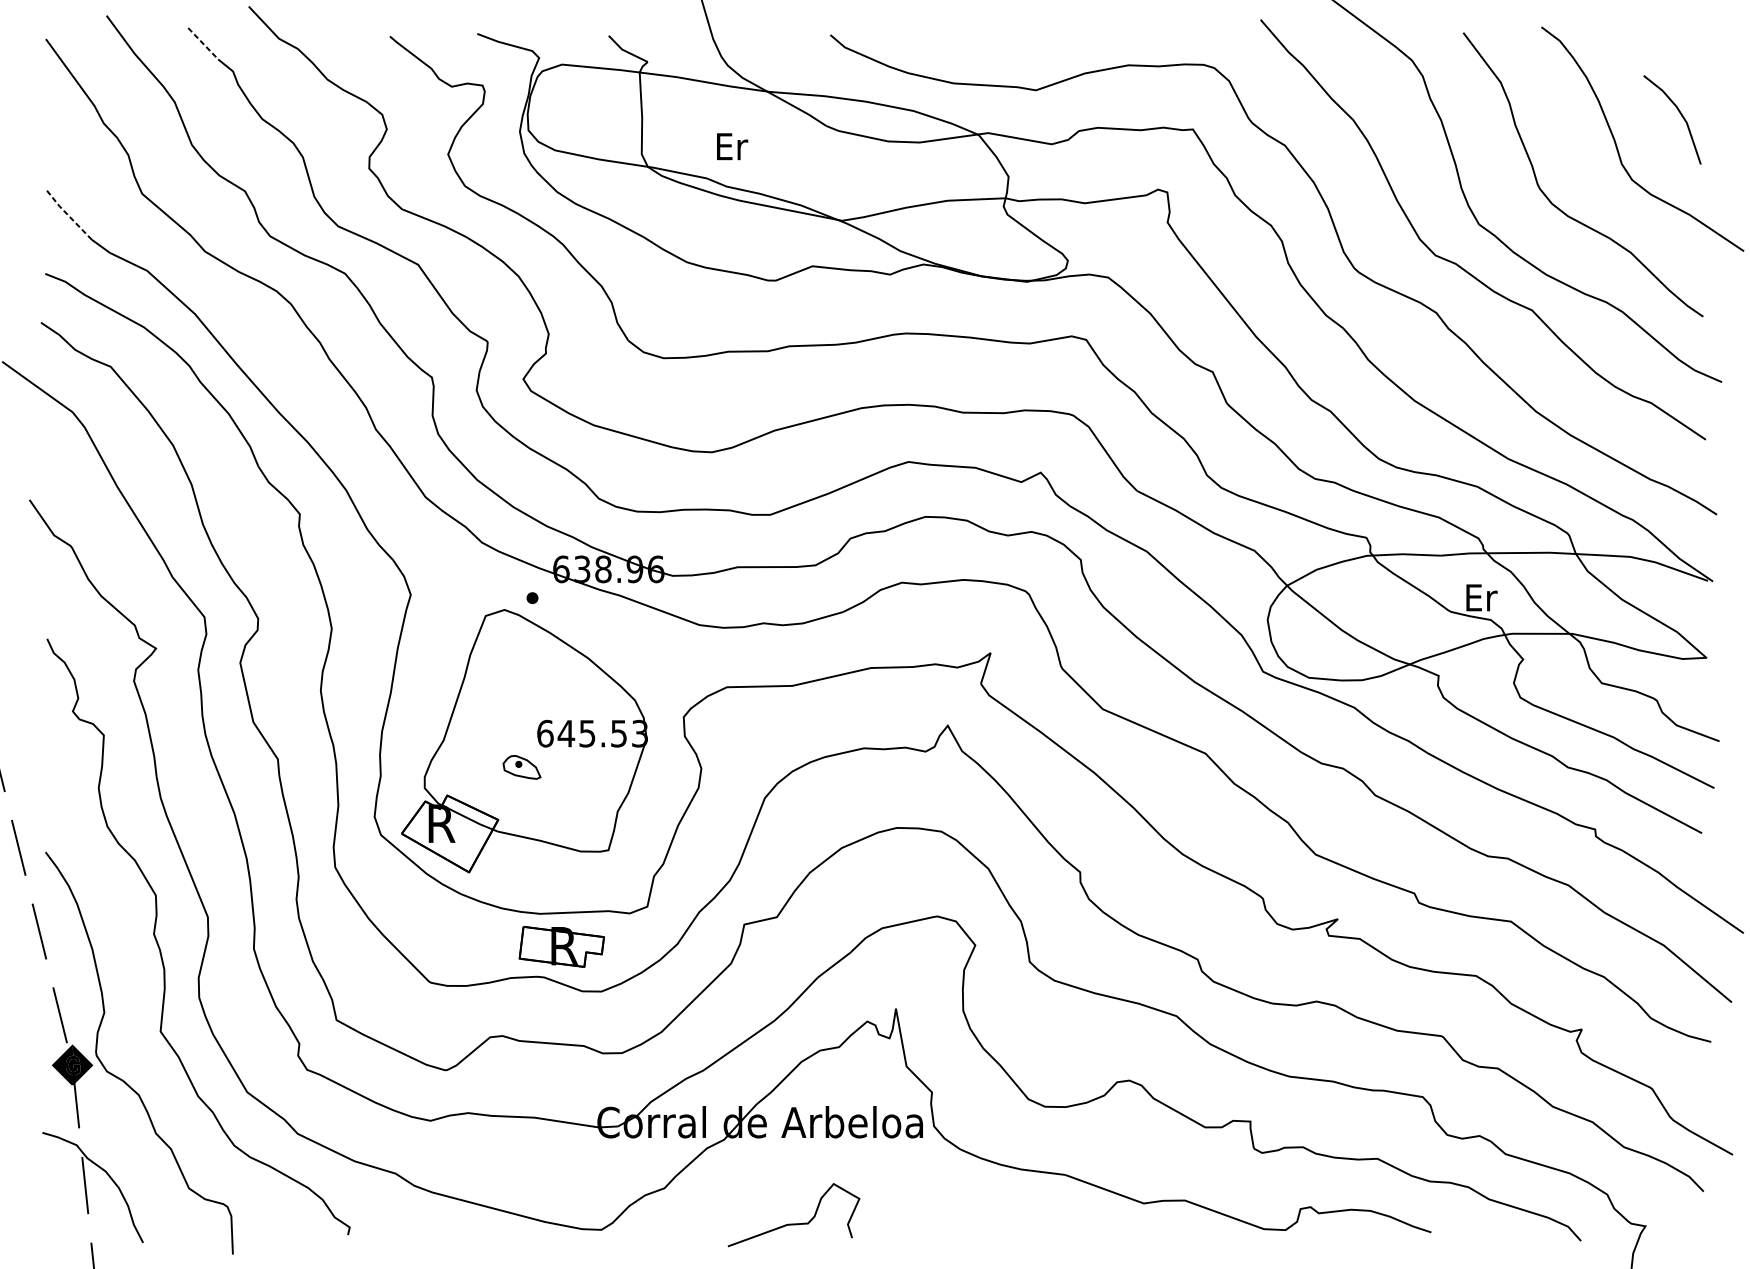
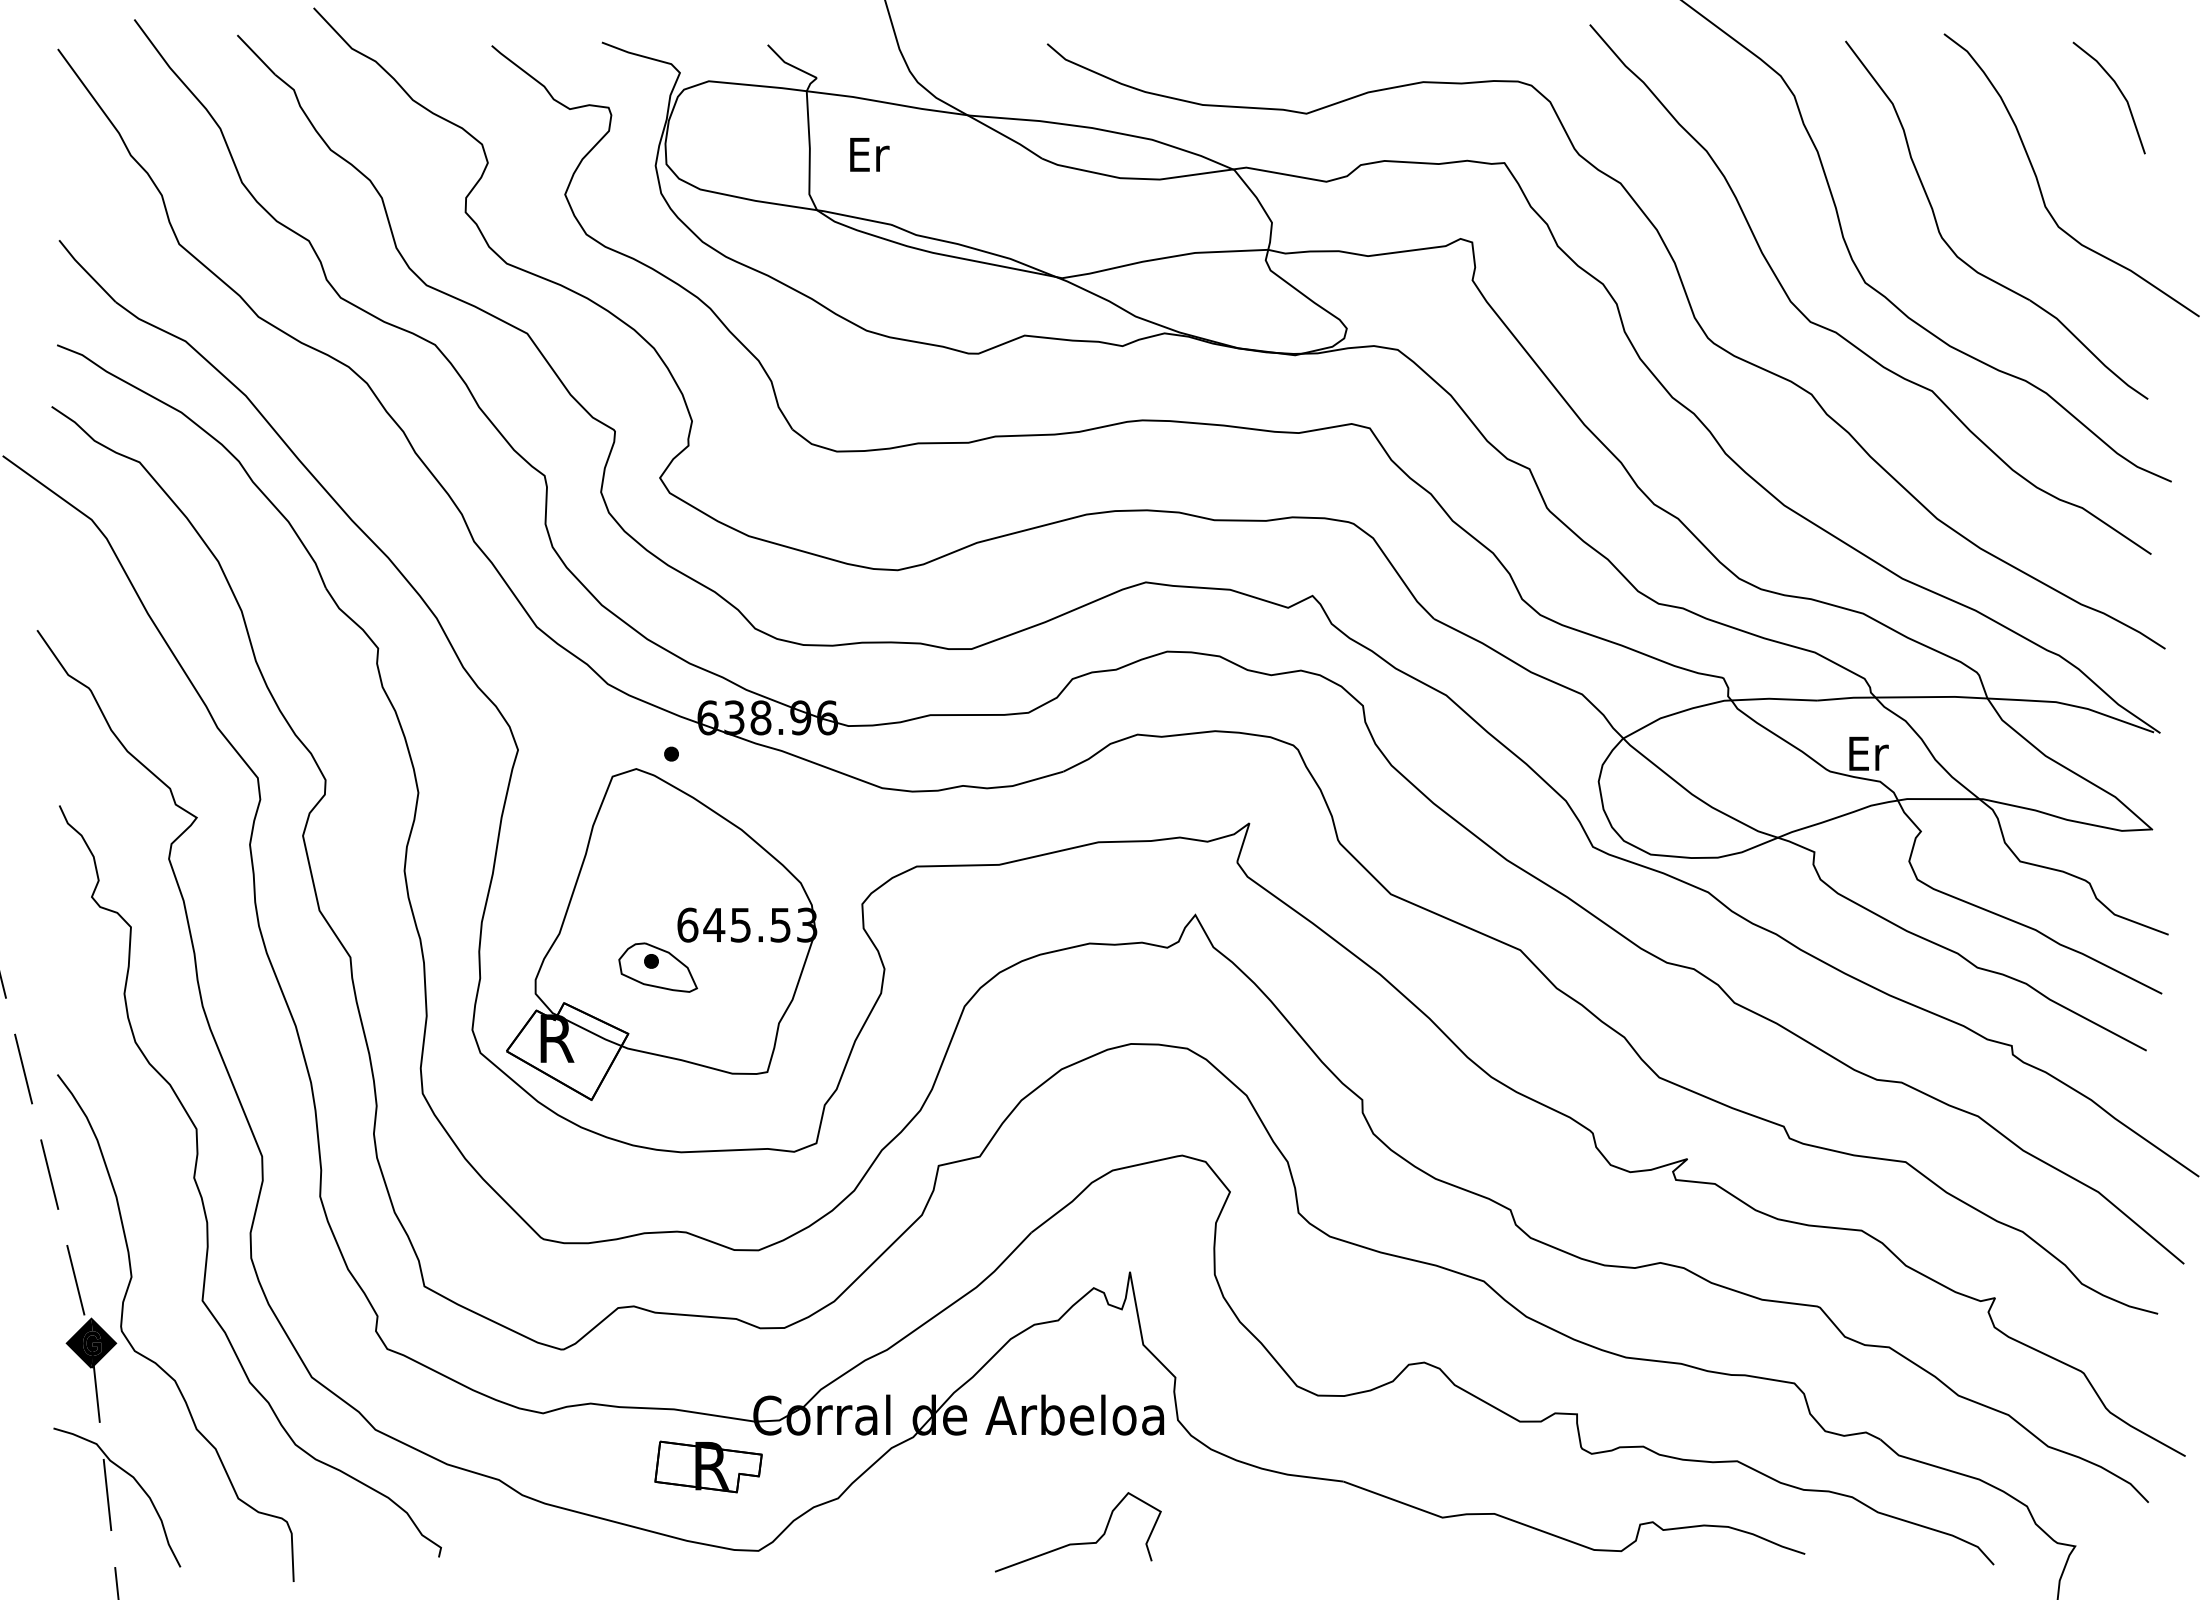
line: (203, 44) -> (256, 55), dashed -> solid
line: (1680, 114) -> (2119, 91), moved
text: (732, 146) -> (869, 154), moved
line: (68, 215) -> (86, 271), dashed -> solid
part: (522, 767) -> (658, 967), size x1.67
part: (561, 946) -> (708, 1466), moved
curve: (796, 1223) -> (1081, 1542), moved

